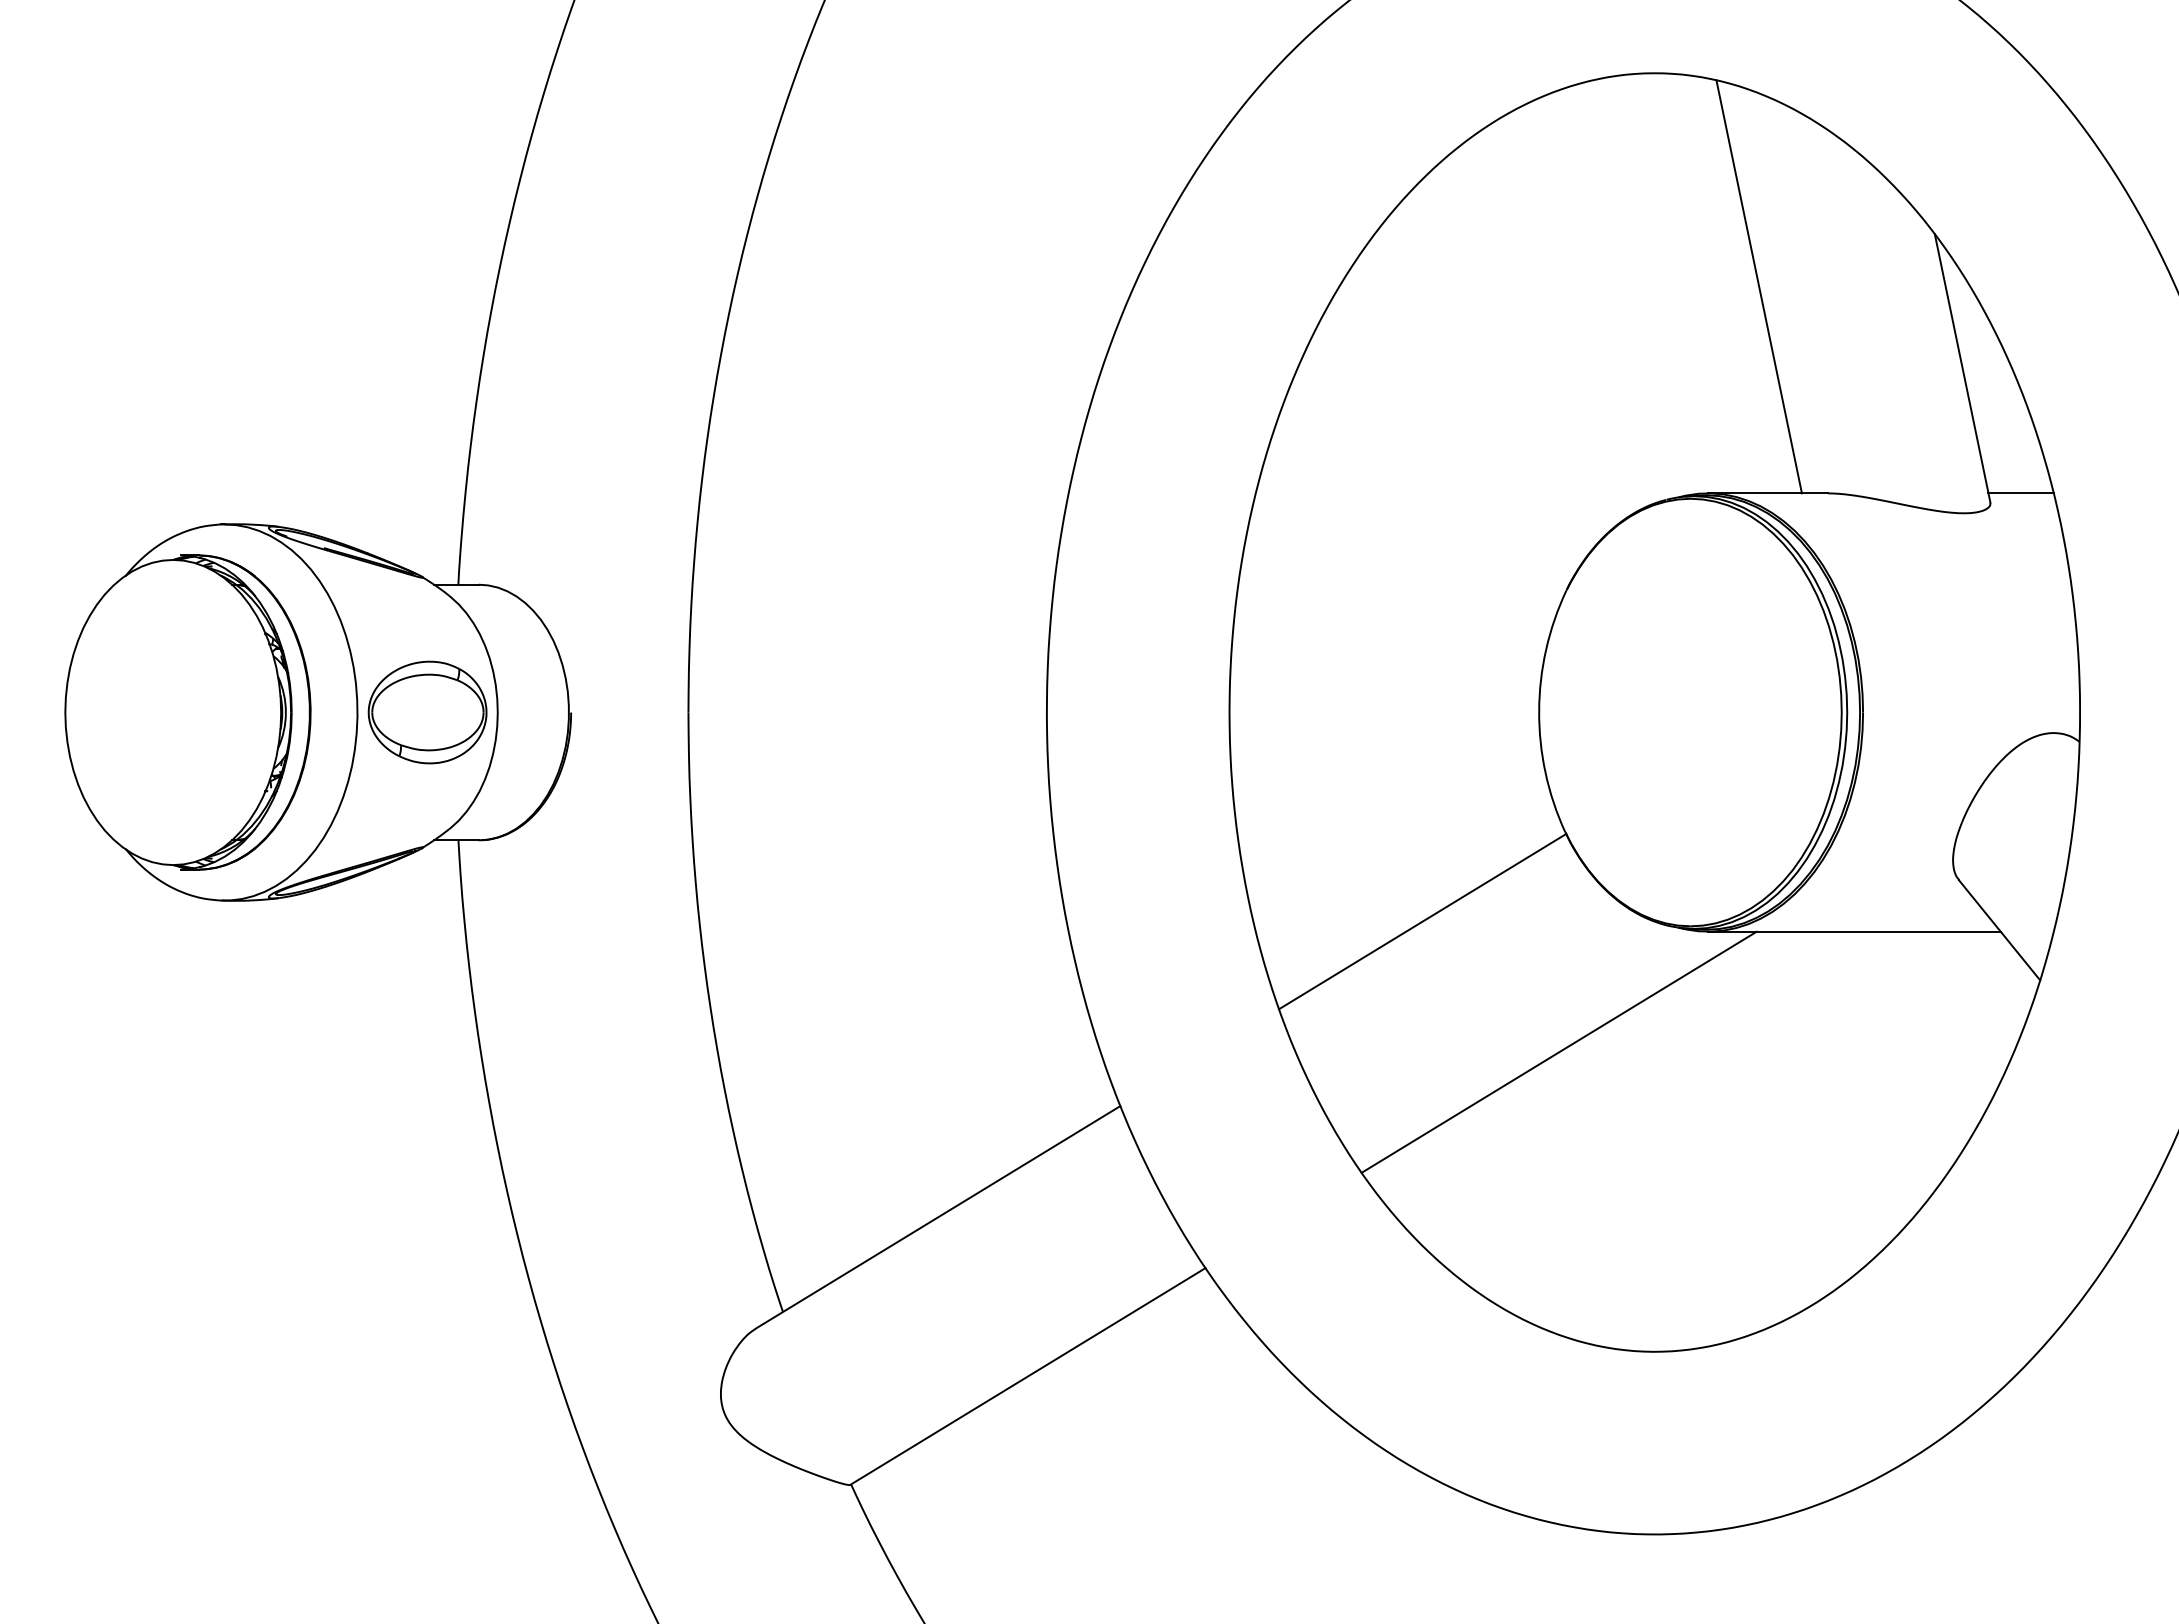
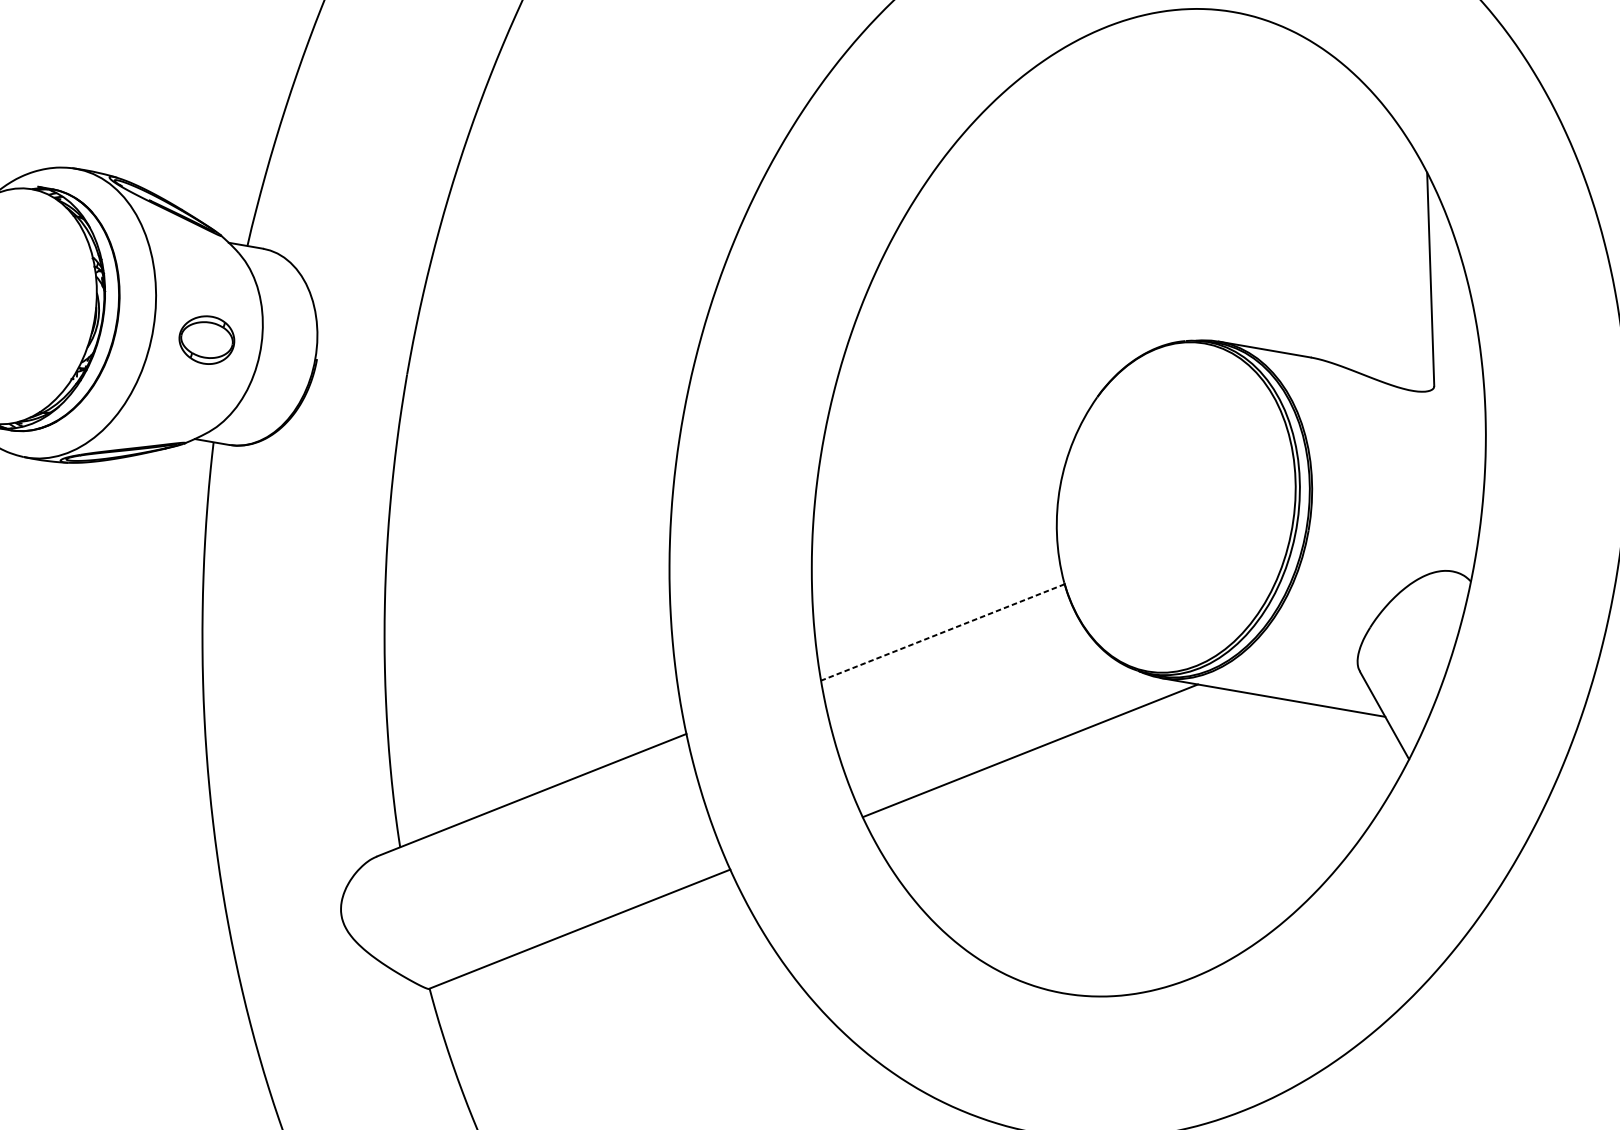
line: (1758, 286) -> (1284, 189), removed
line: (2020, 493) -> (1458, 383), removed
part: (427, 712) -> (206, 340), size x0.6
line: (1422, 921) -> (942, 632), solid -> dashed

